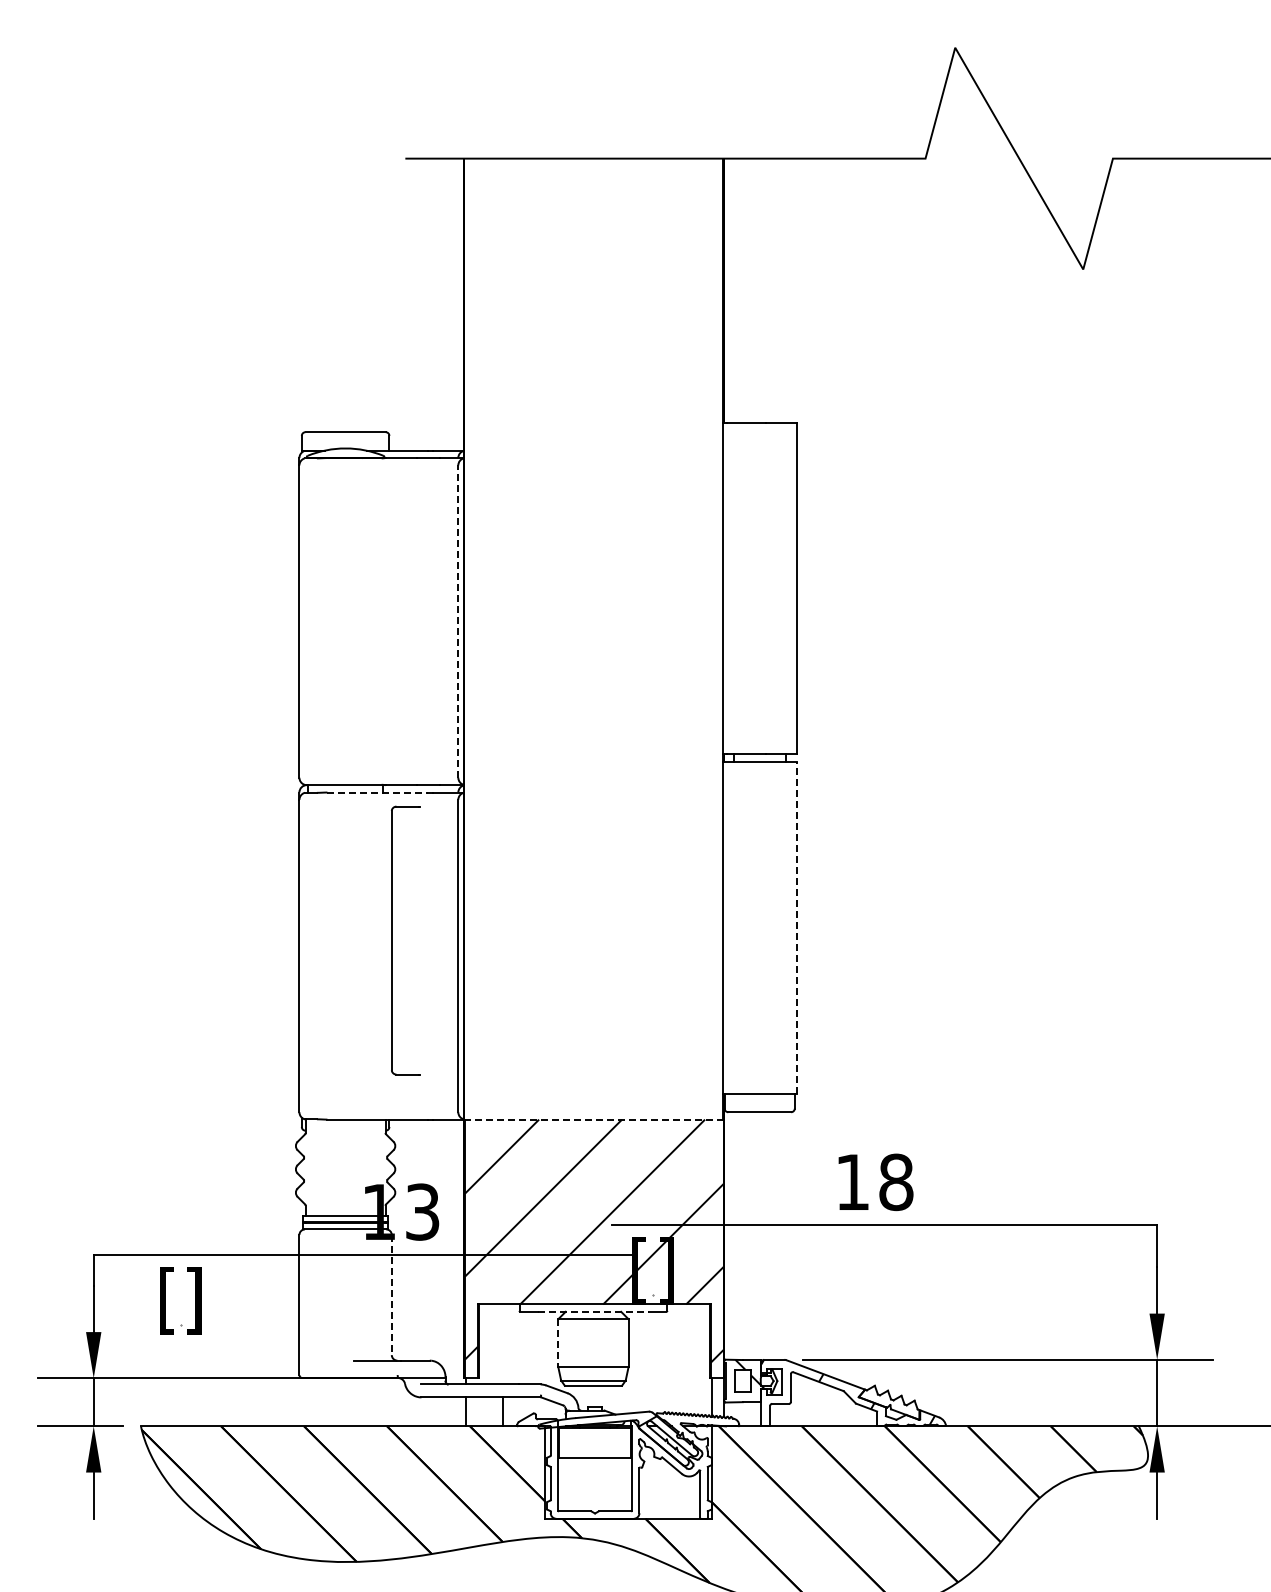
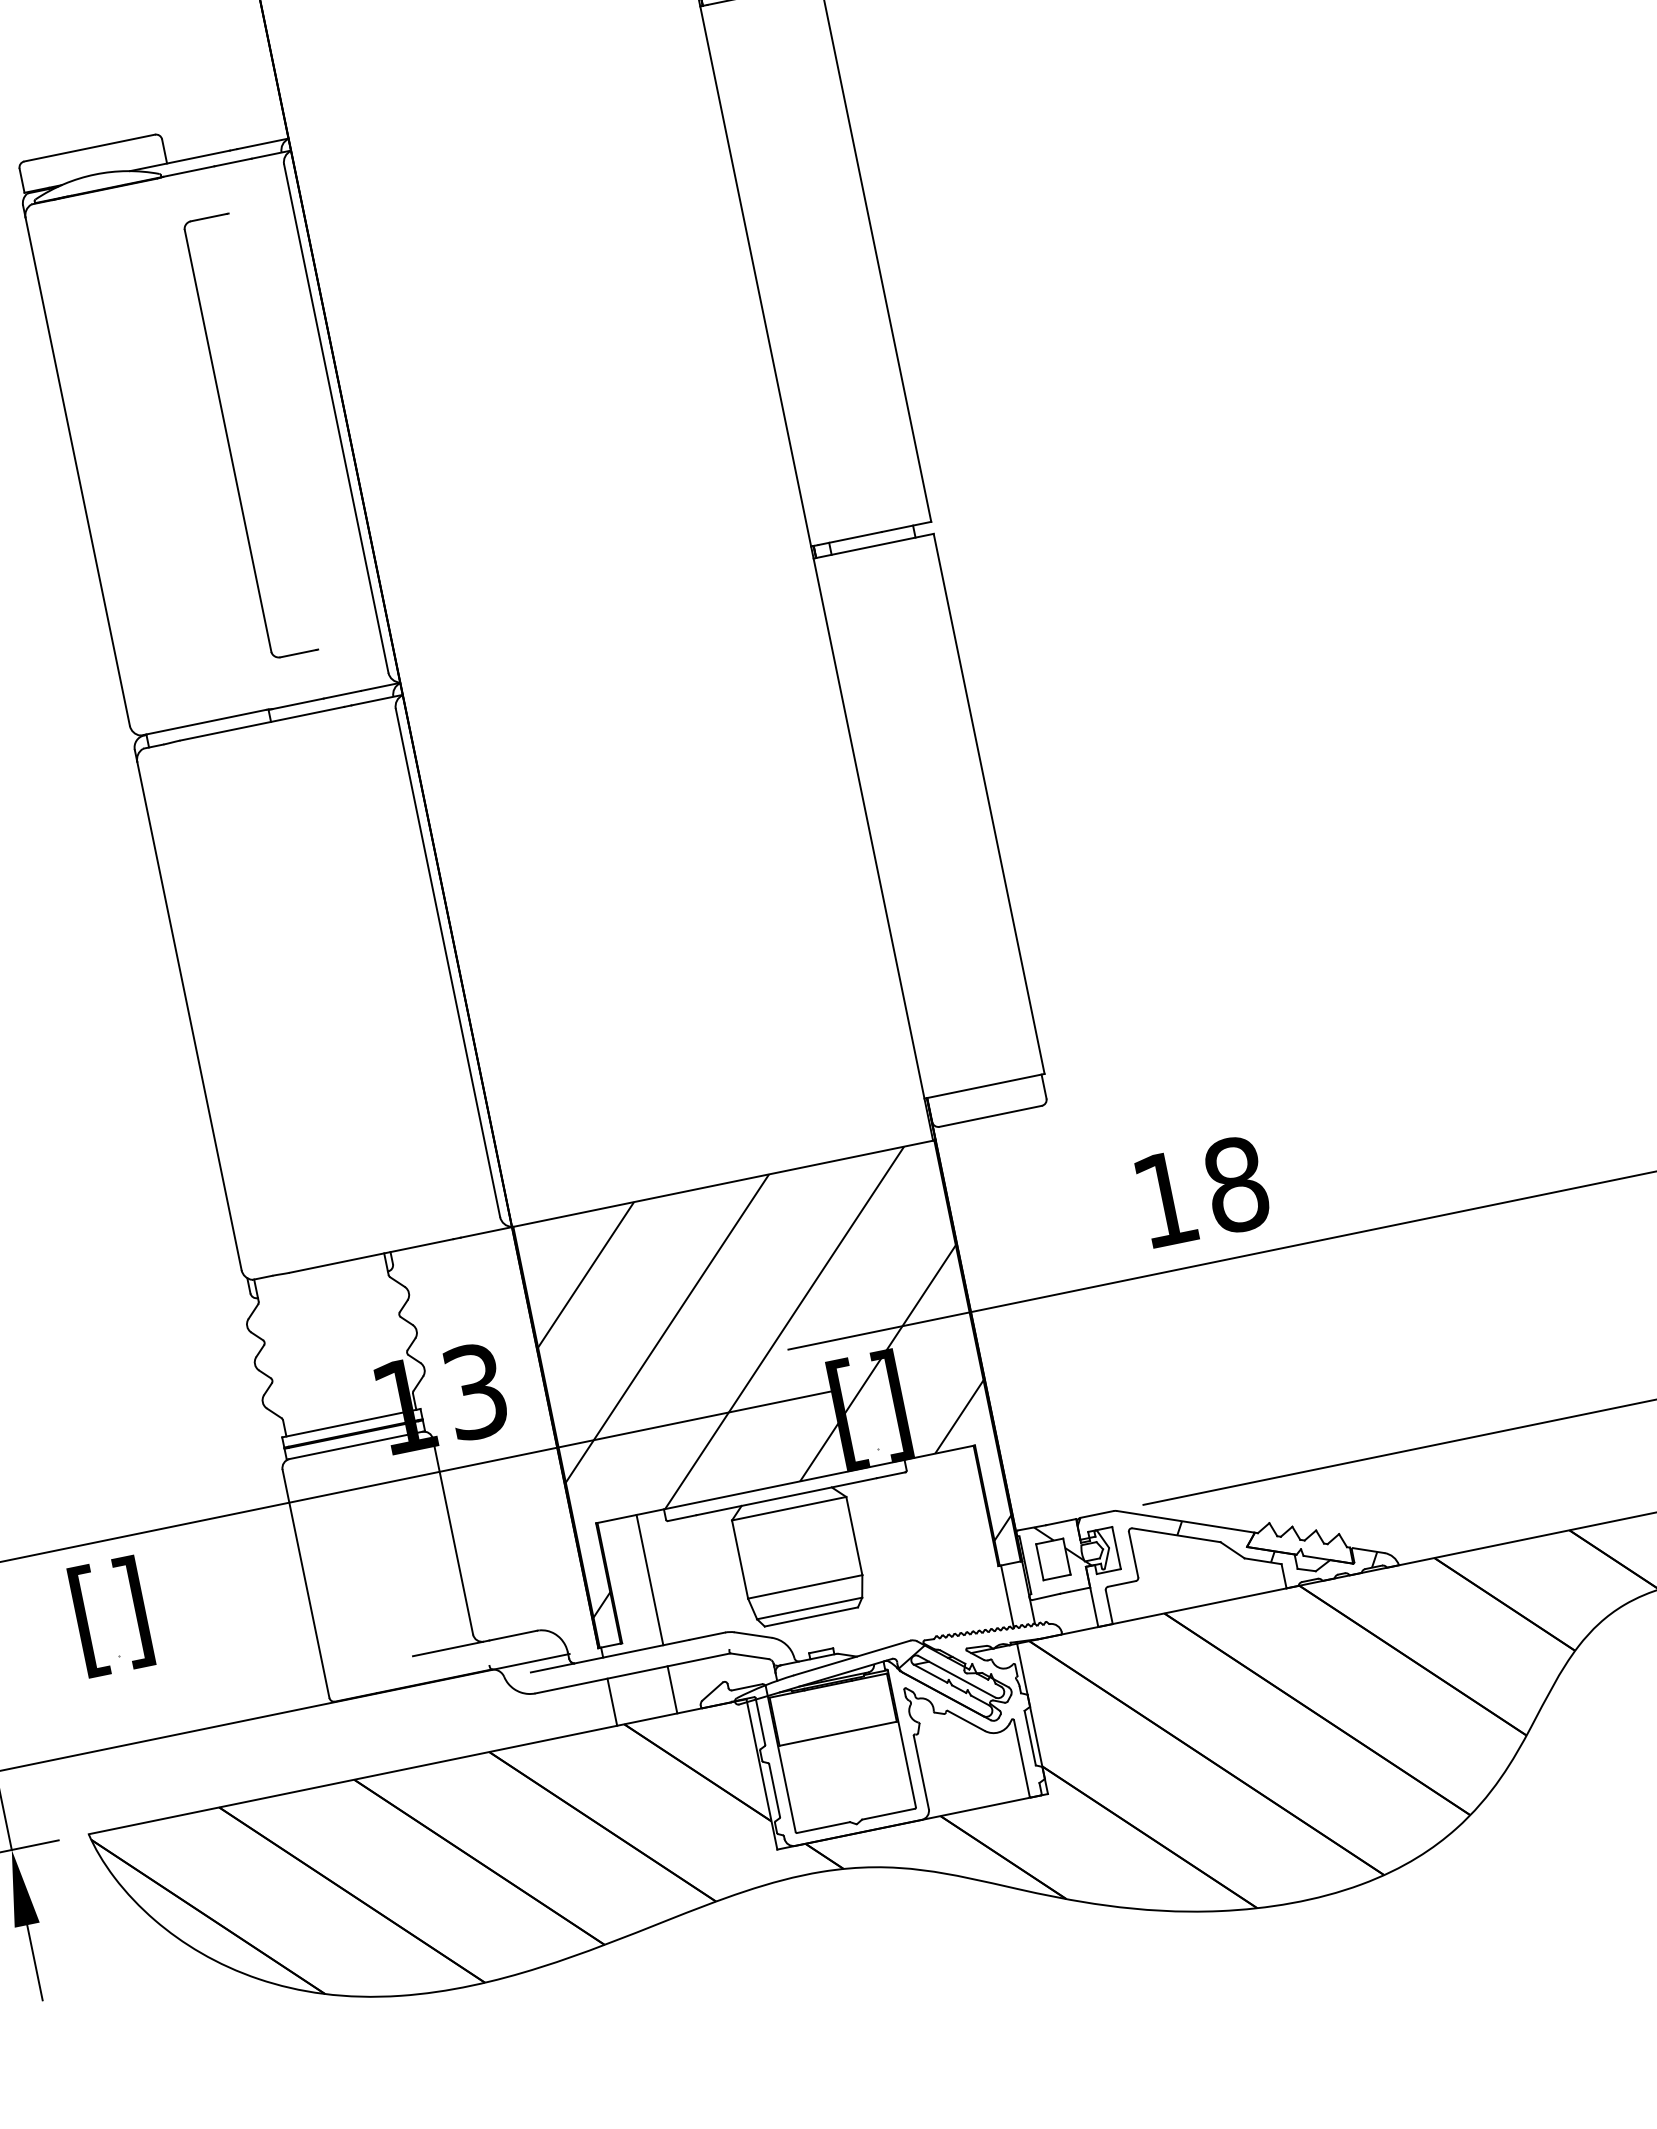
line: (458, 621) -> (336, 418), dashed -> solid
line: (378, 792) -> (263, 723), dashed -> solid
line: (796, 927) -> (988, 803), dashed -> solid
part: (392, 940) -> (229, 440), moved
line: (593, 1119) -> (722, 1183), dashed -> solid
line: (391, 1295) -> (452, 1537), dashed -> solid
line: (593, 1311) -> (786, 1496), dashed -> solid
line: (558, 1343) -> (740, 1559), dashed -> solid
line: (502, 1344) -> (649, 1580), added

